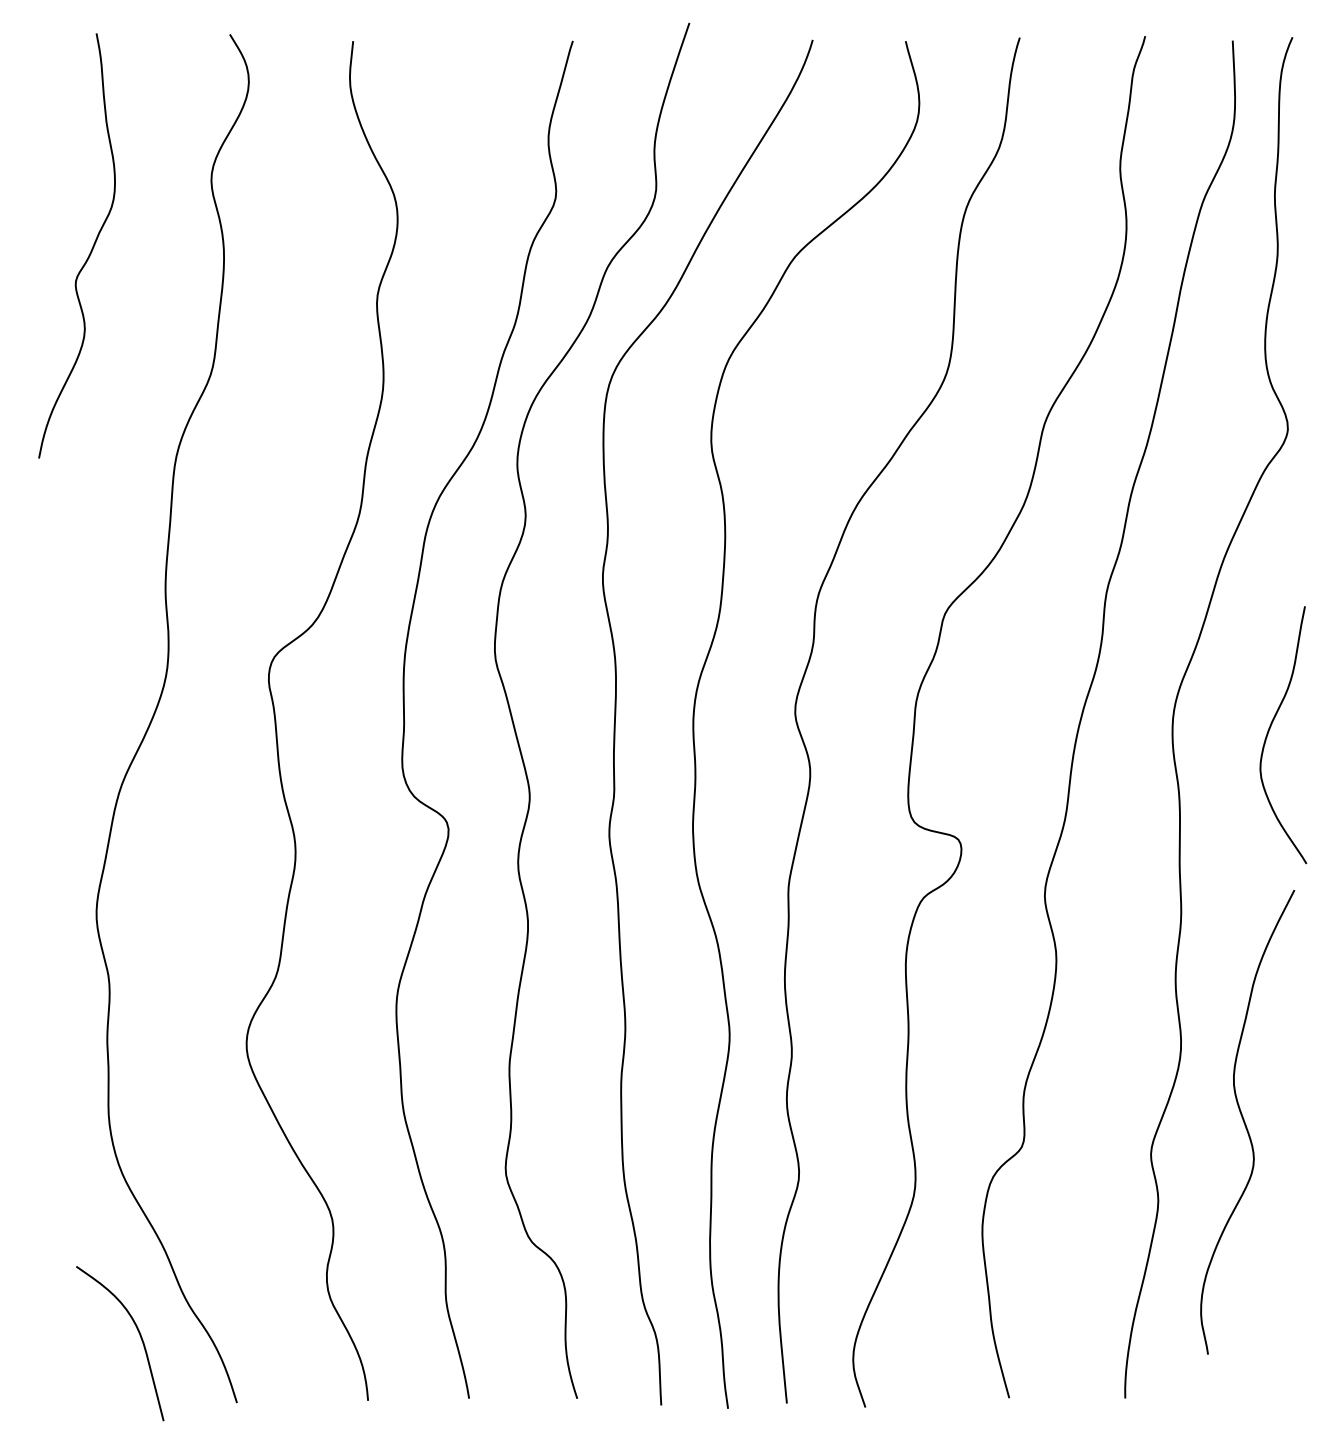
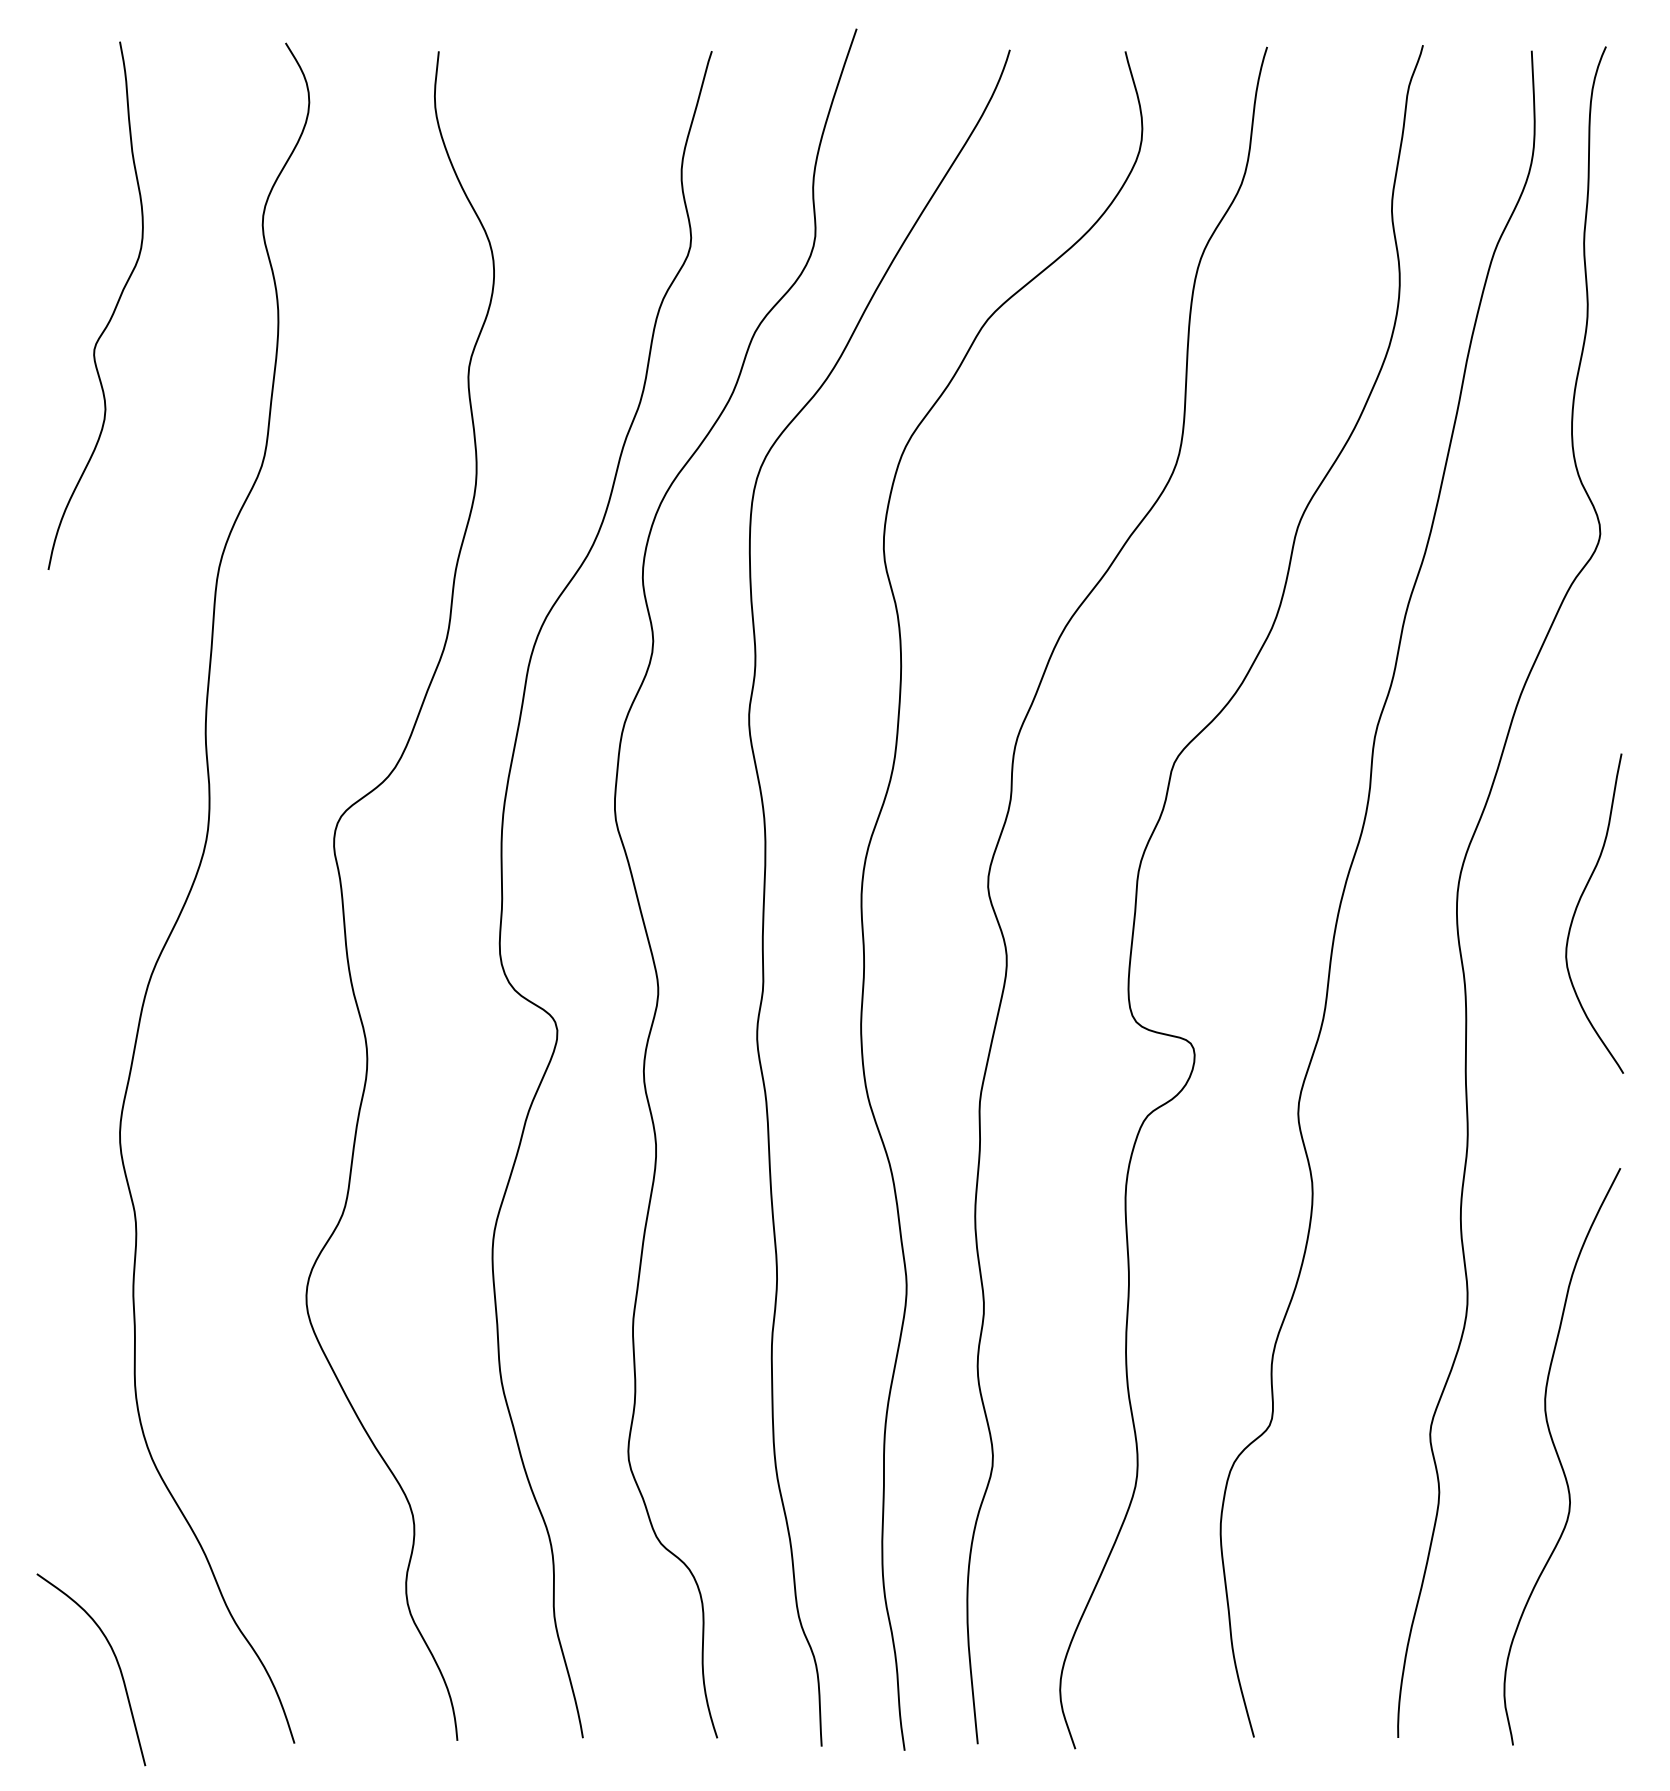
curve: (1245, 1122) -> (1559, 1456), moved
curve: (140, 1337) -> (116, 1662), moved

